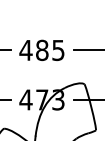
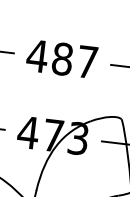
text: (58, 50) -> (87, 62), 485 -> 487

